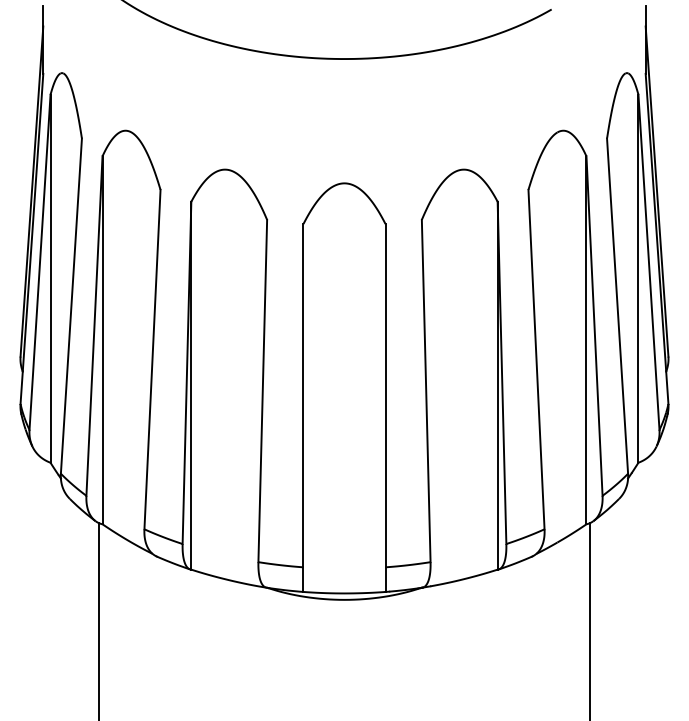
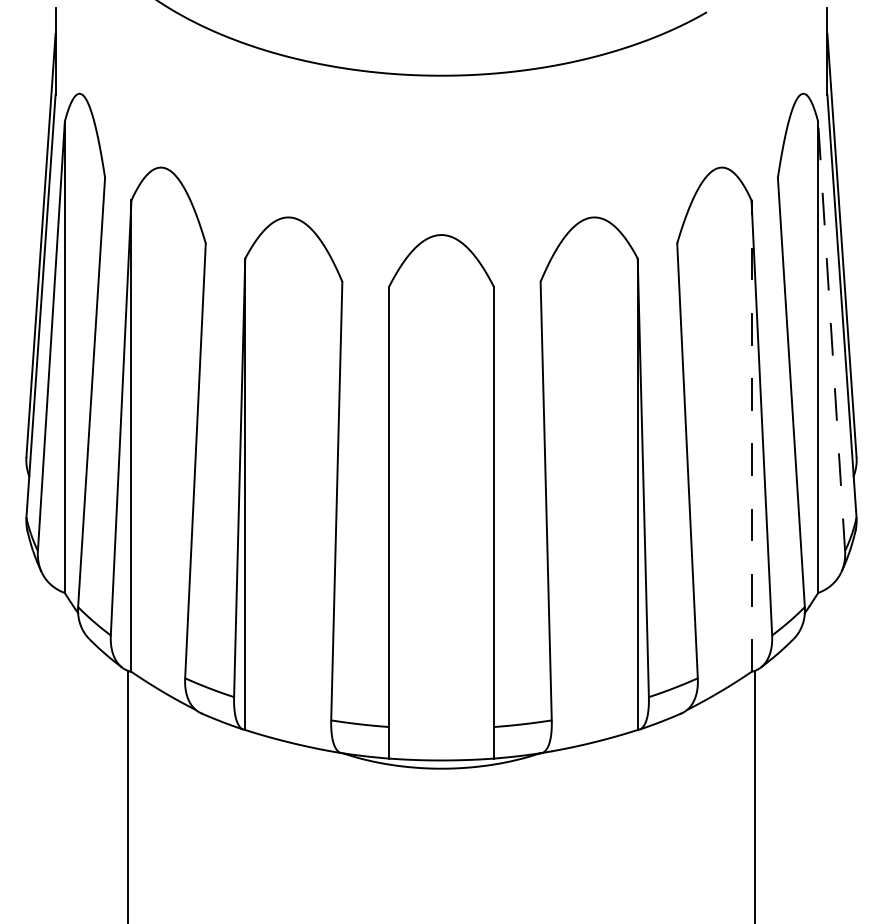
line: (648, 262) -> (831, 336), solid -> dashed
line: (586, 340) -> (751, 436), solid -> dashed

